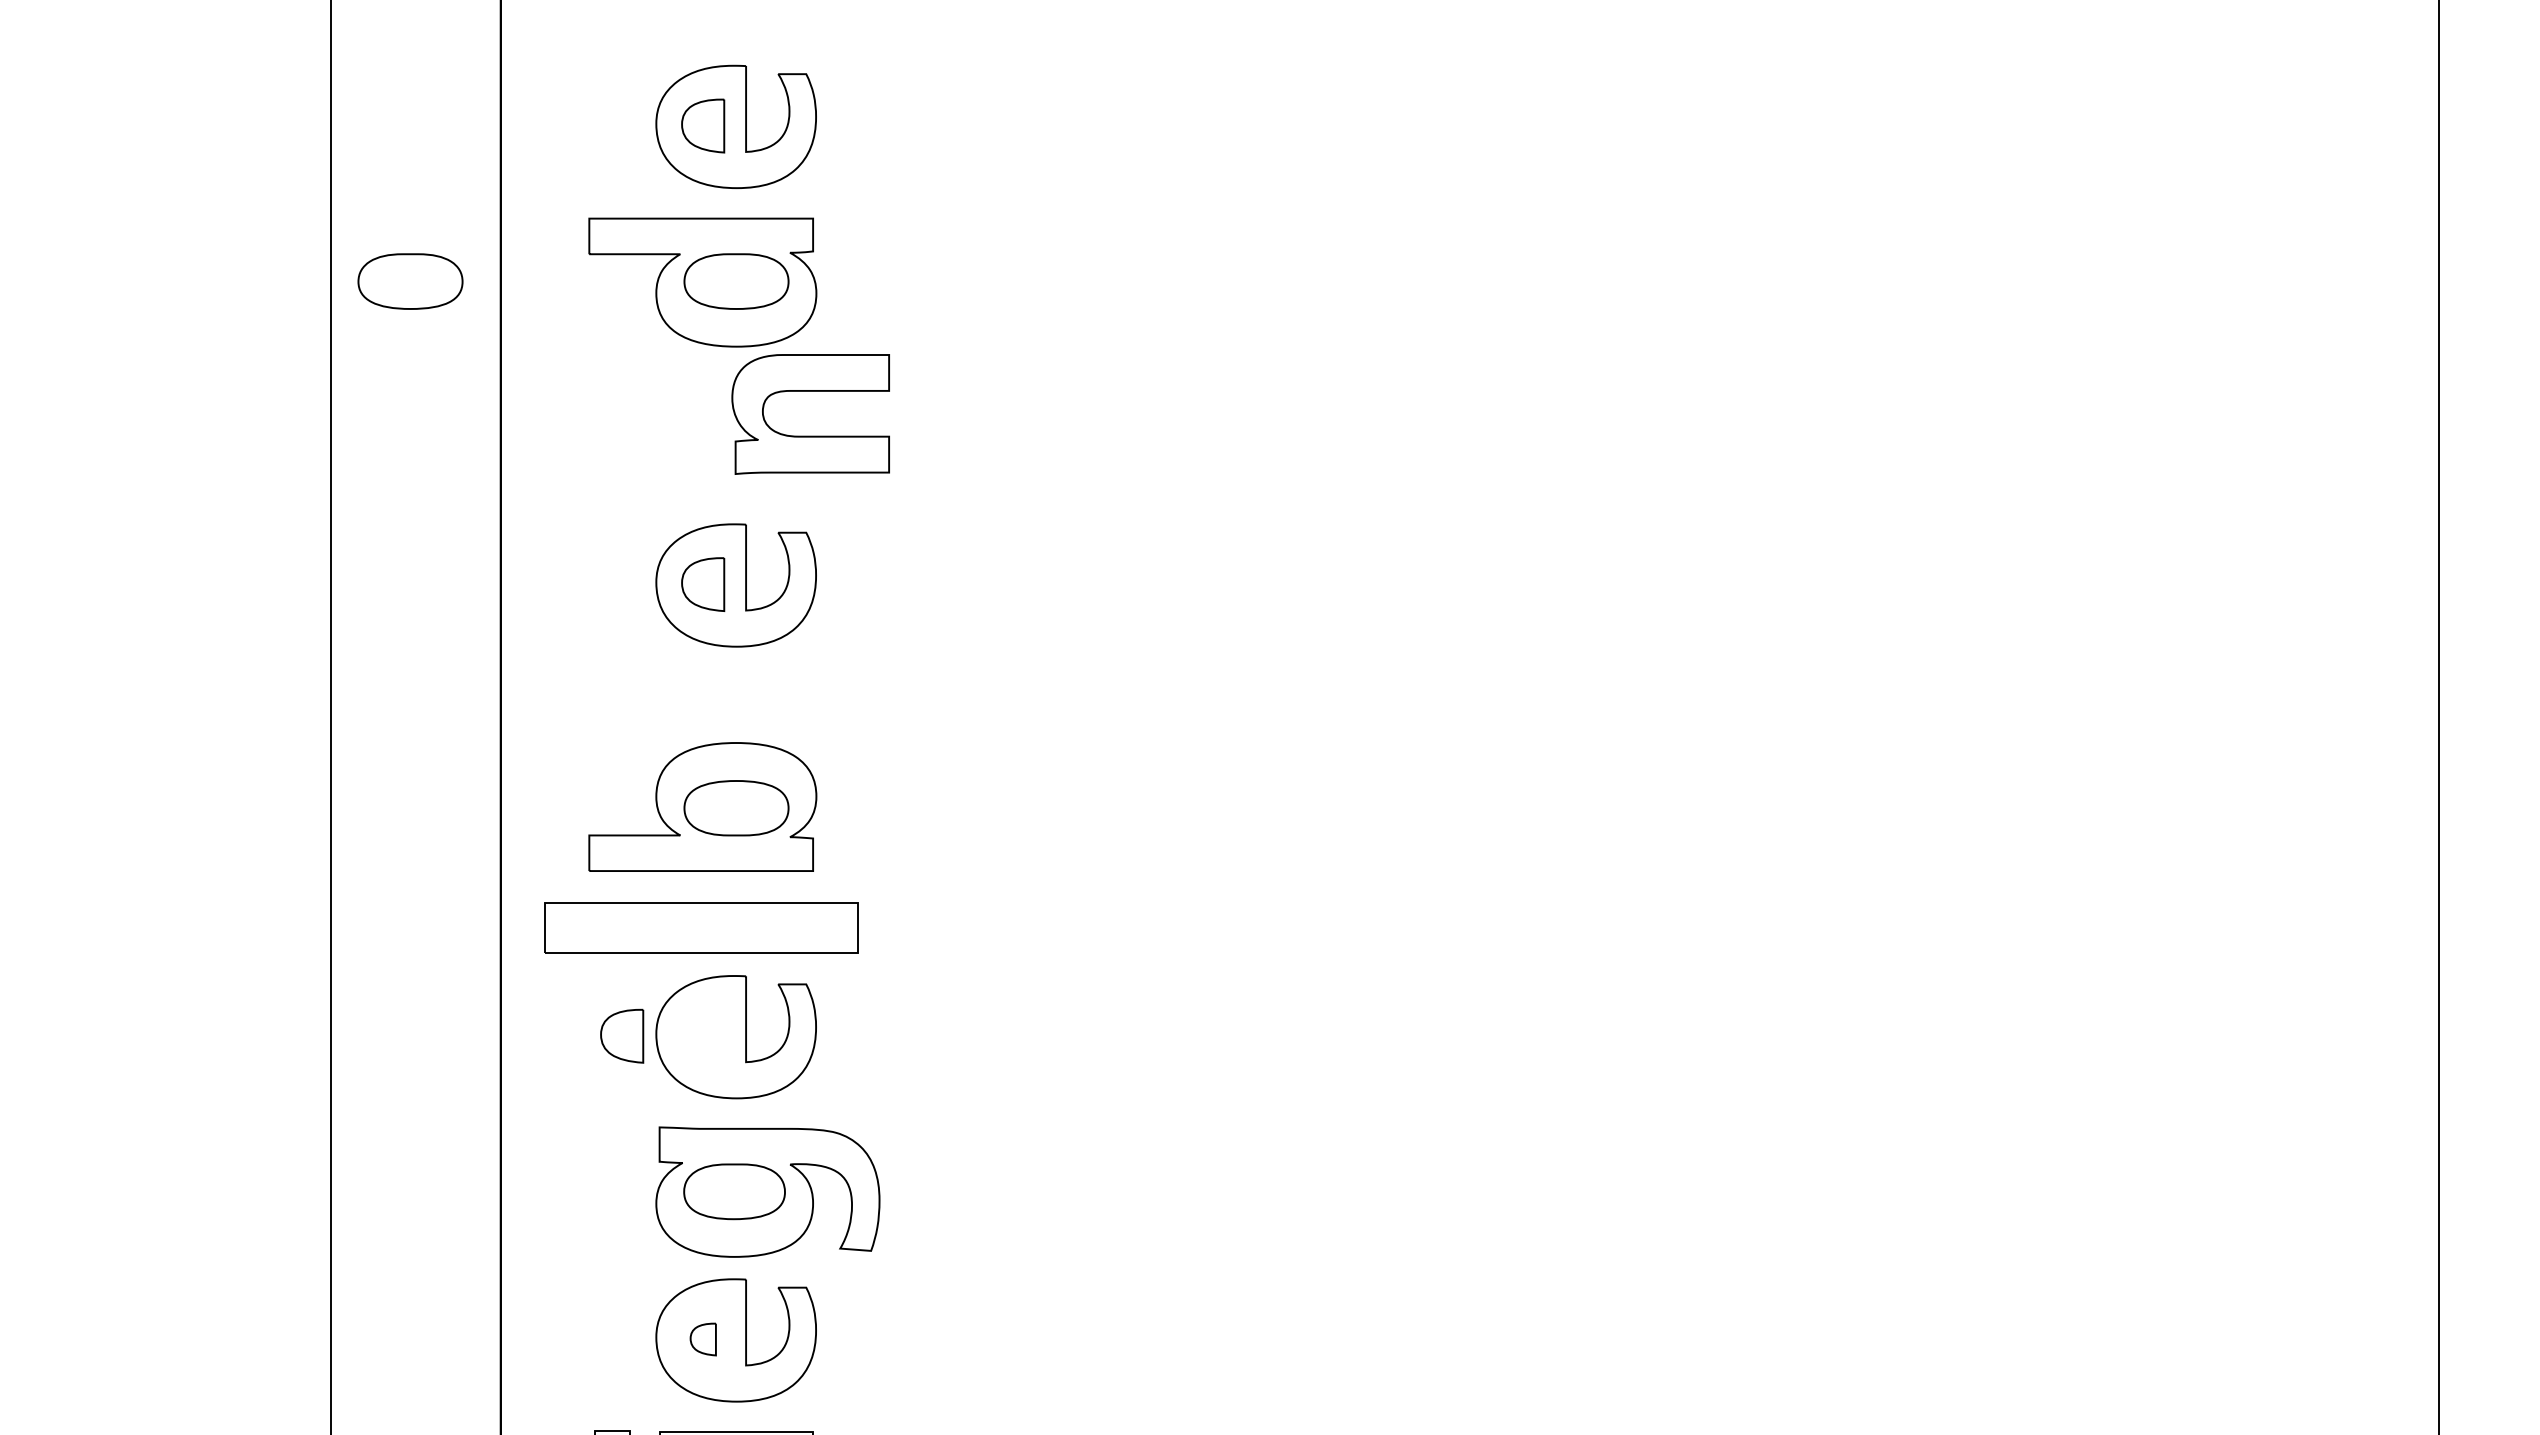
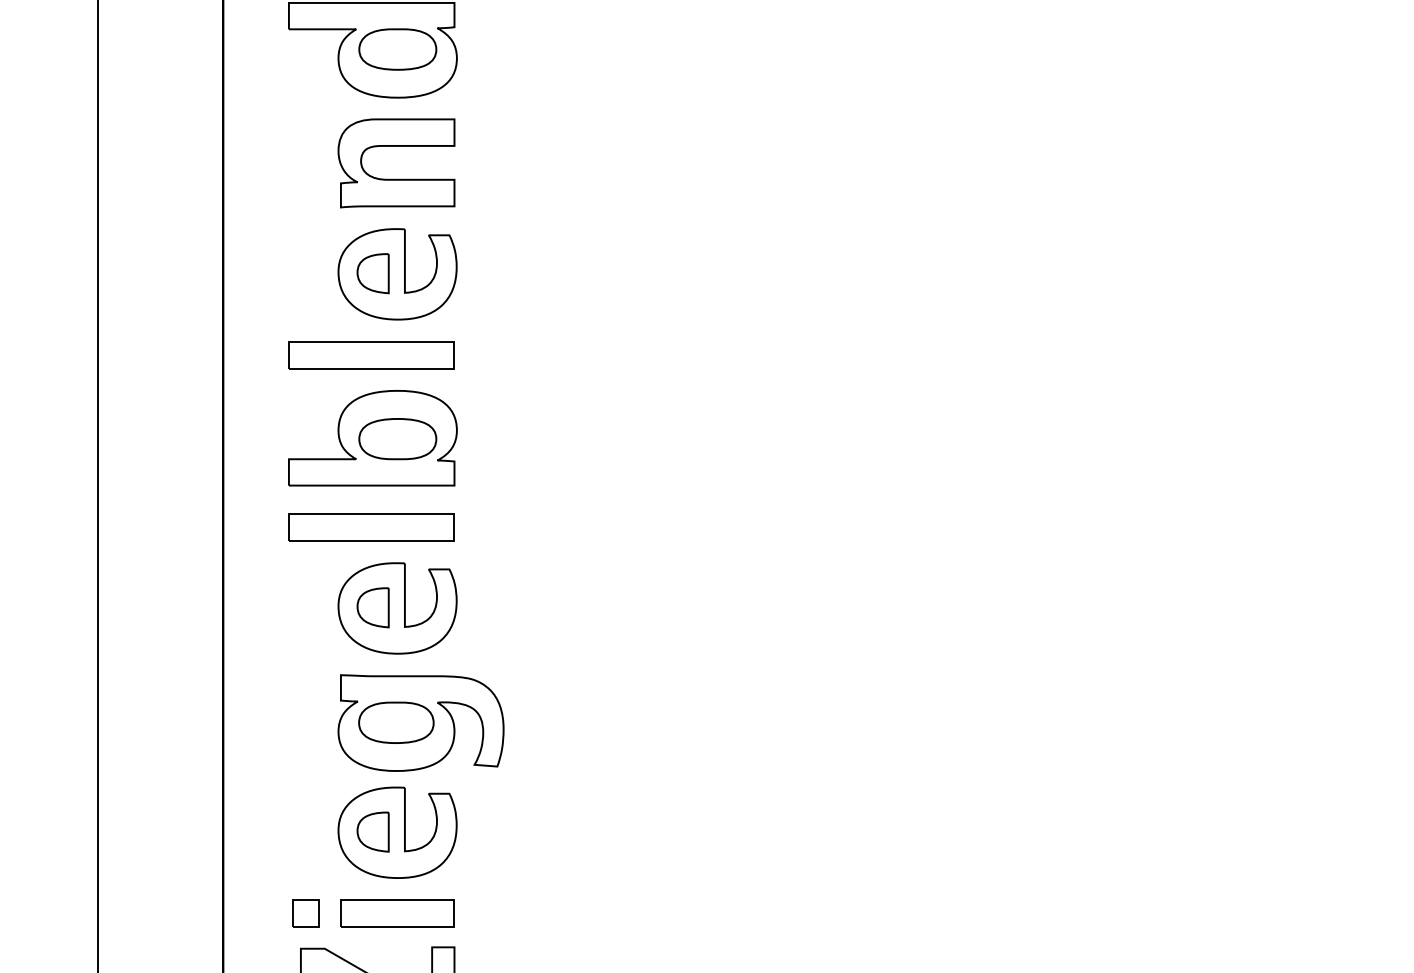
part: (410, 281) -> (156, 49), removed
part: (810, 435) -> (396, 178), moved
part: (700, 694) -> (371, 354), added
part: (700, 927) -> (371, 527), size x0.71
part: (622, 1035) -> (373, 607), moved
part: (703, 1339) -> (373, 832), size x1.67

